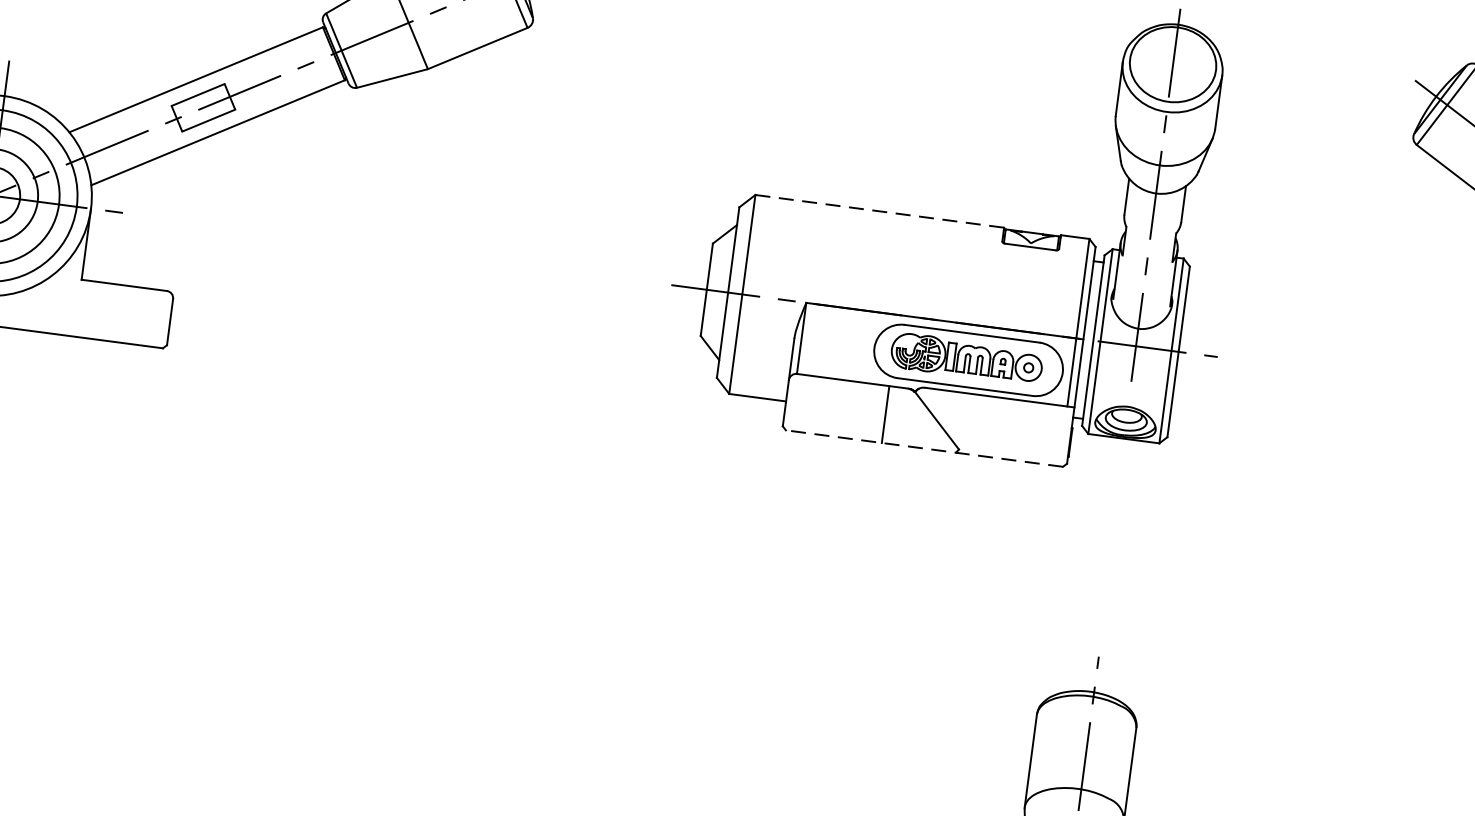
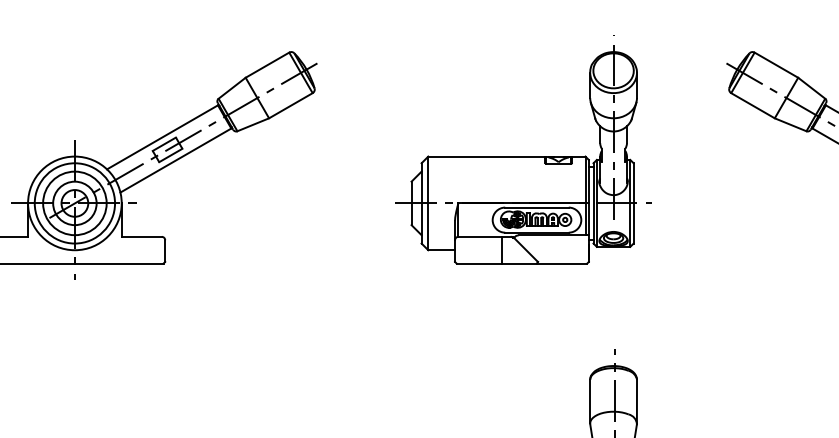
line: (879, 211) -> (486, 156), dashed -> solid
line: (923, 448) -> (521, 263), dashed -> solid

